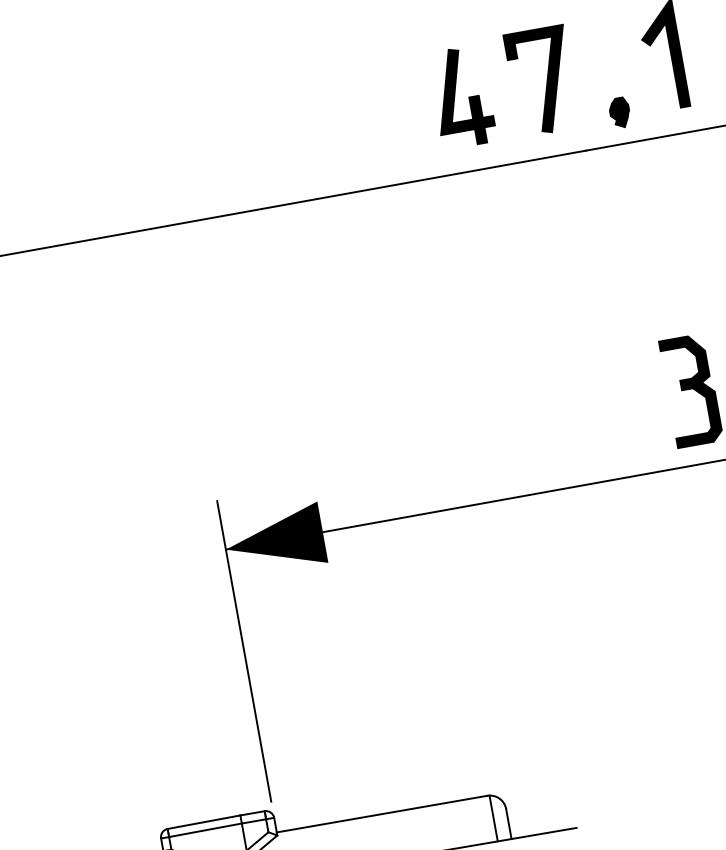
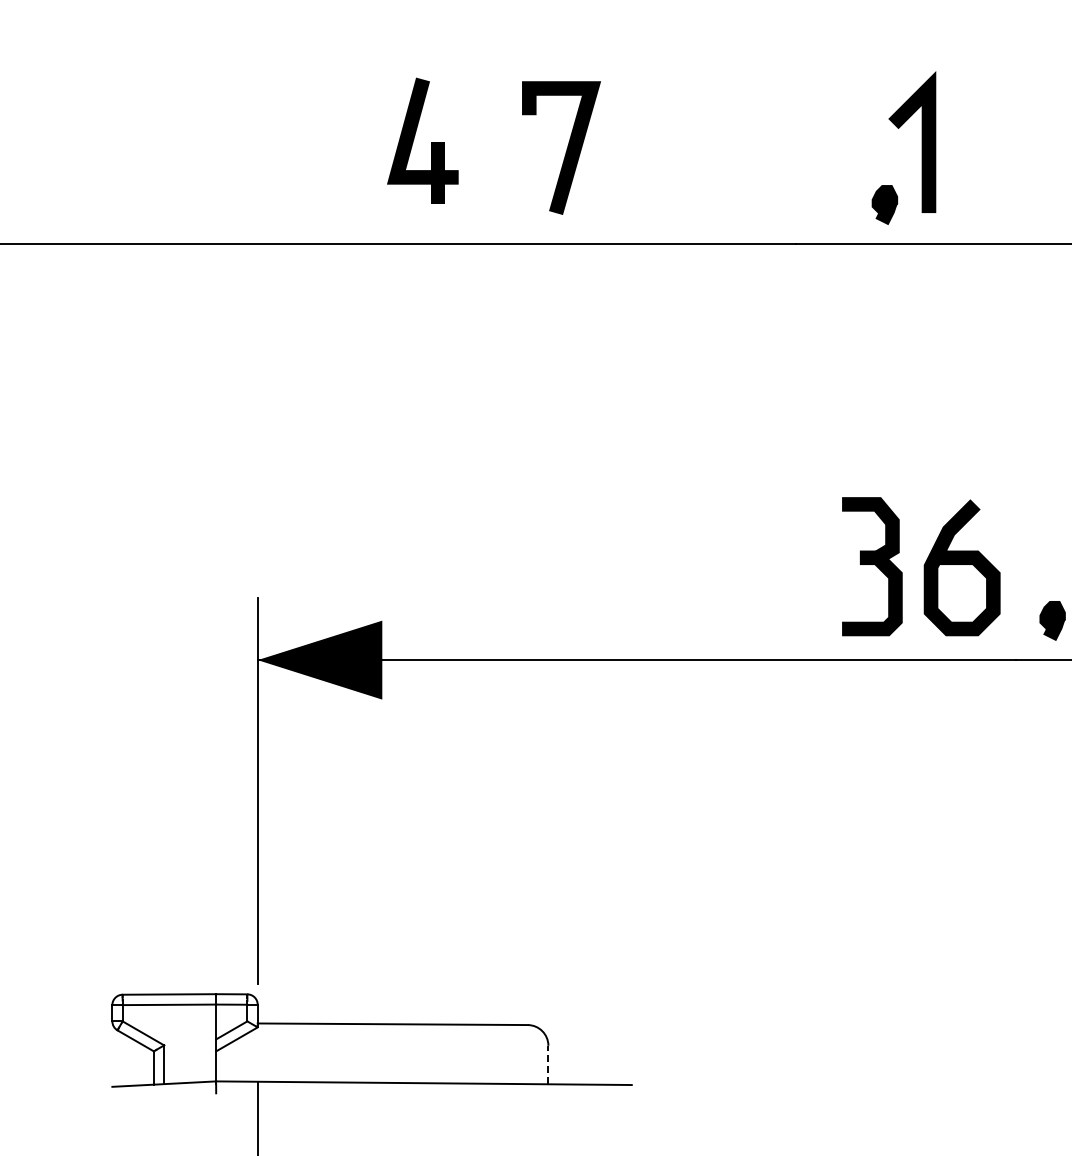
line: (546, 81) -> (566, 149), moved
part: (455, 97) -> (414, 139), moved
part: (619, 112) -> (884, 204), moved
line: (493, 818) -> (530, 1054), removed
line: (508, 823) -> (548, 1064), solid -> dashed

